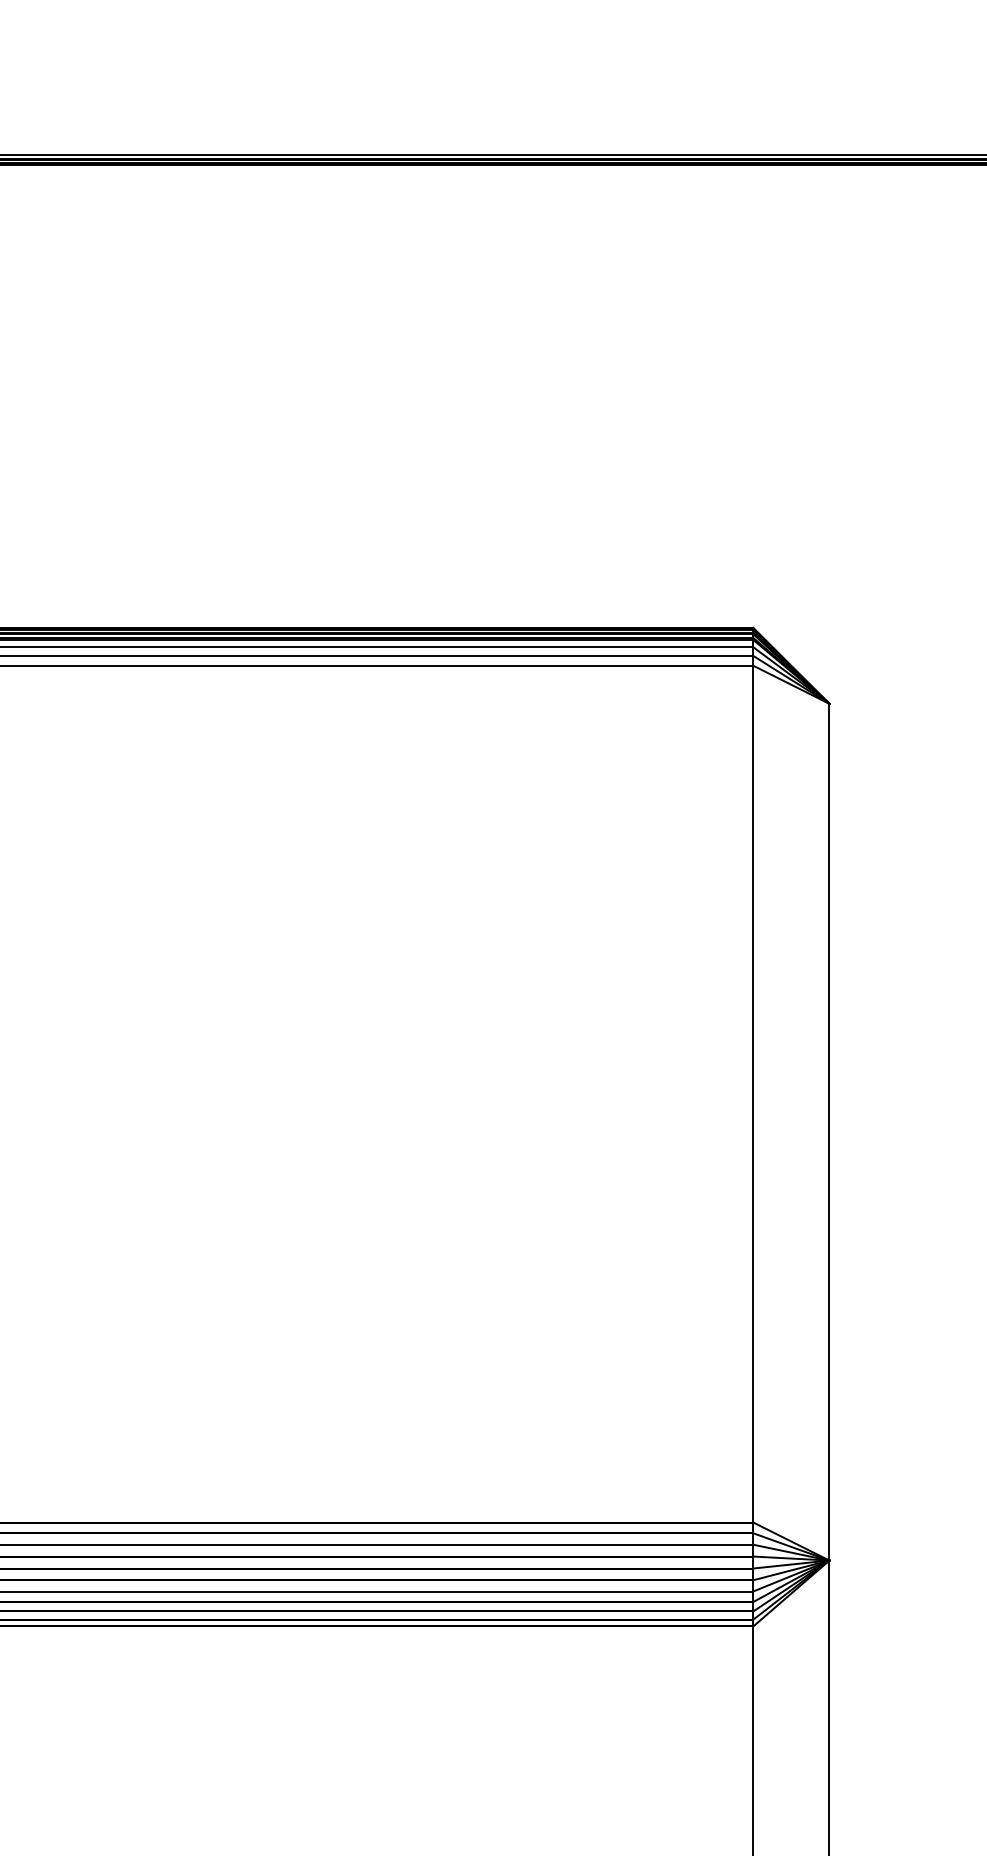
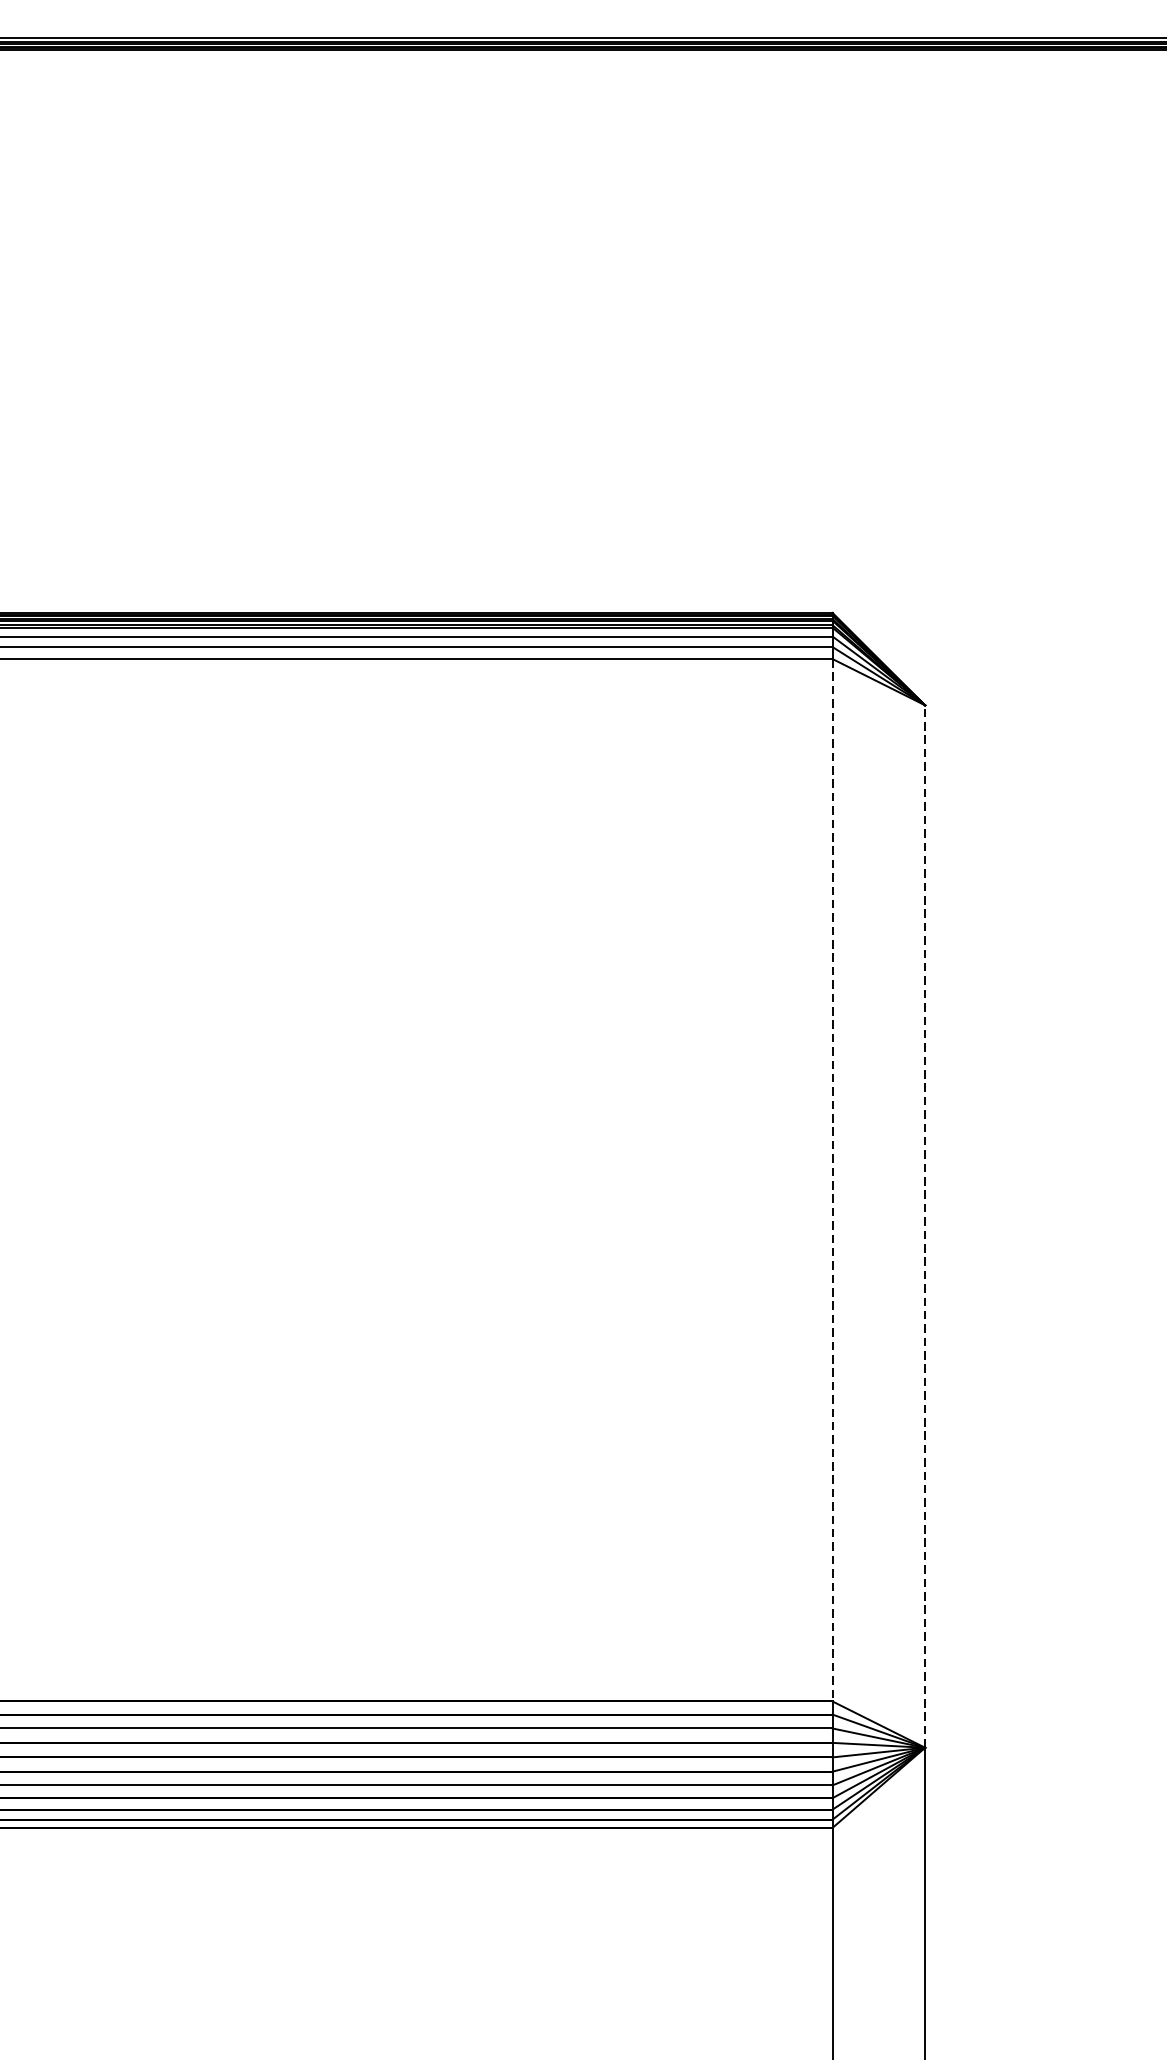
line: (753, 1094) -> (832, 1180), solid -> dashed
line: (829, 1131) -> (925, 1225), solid -> dashed

